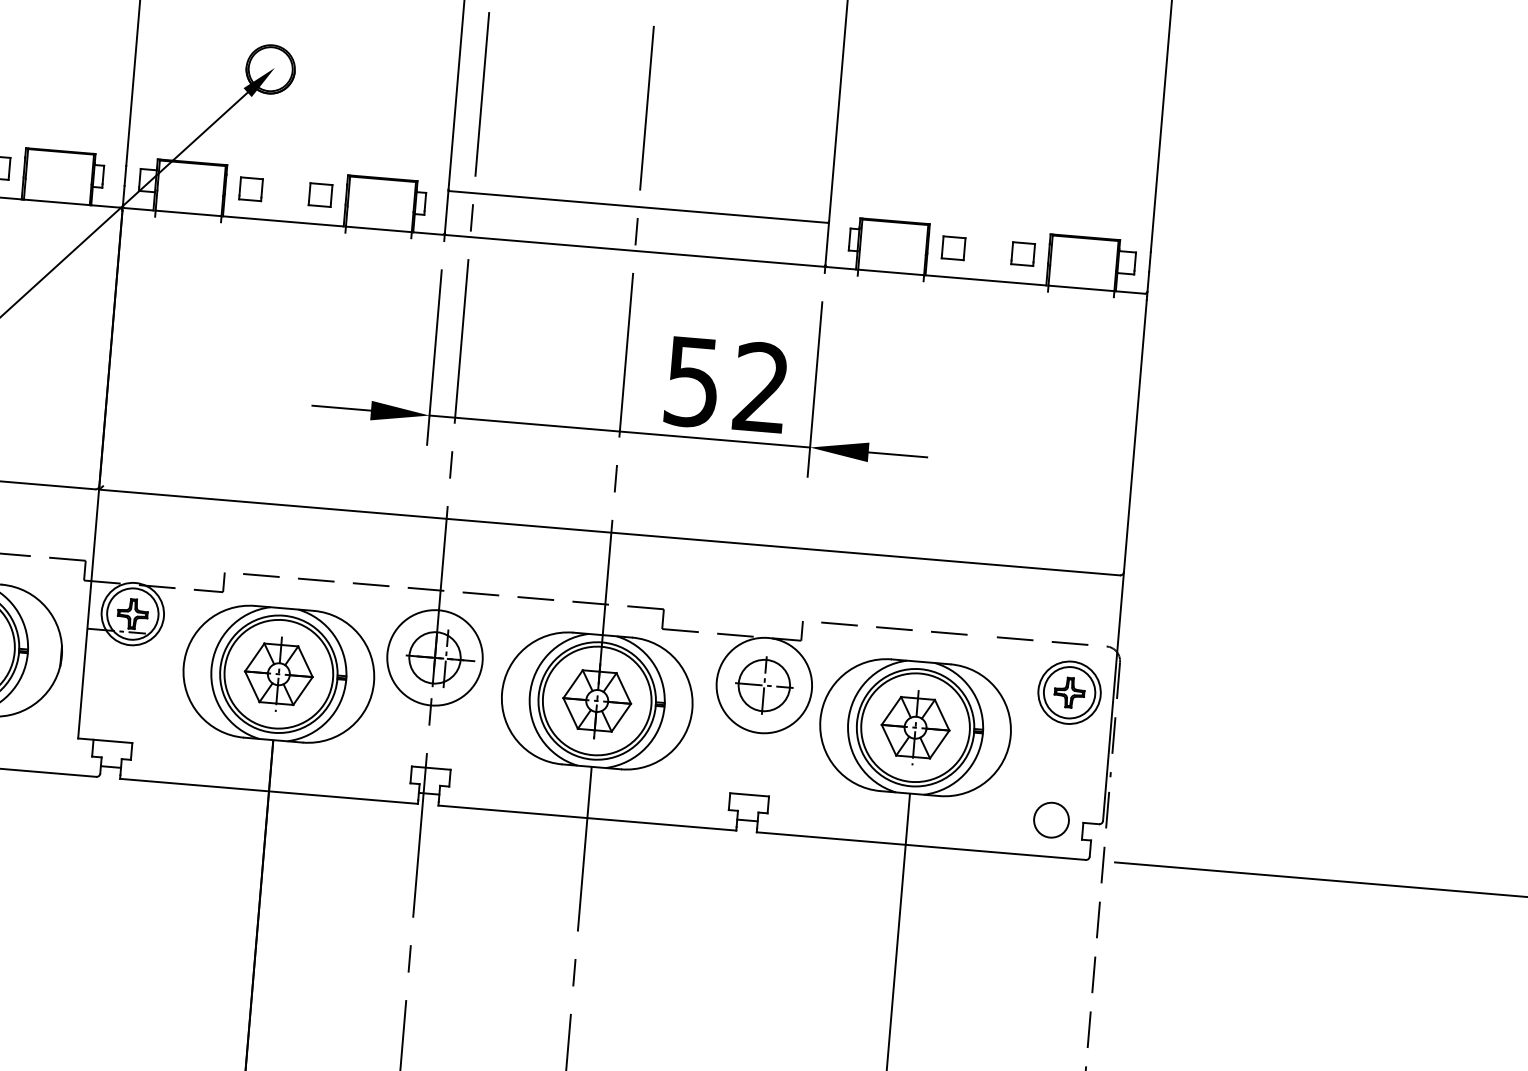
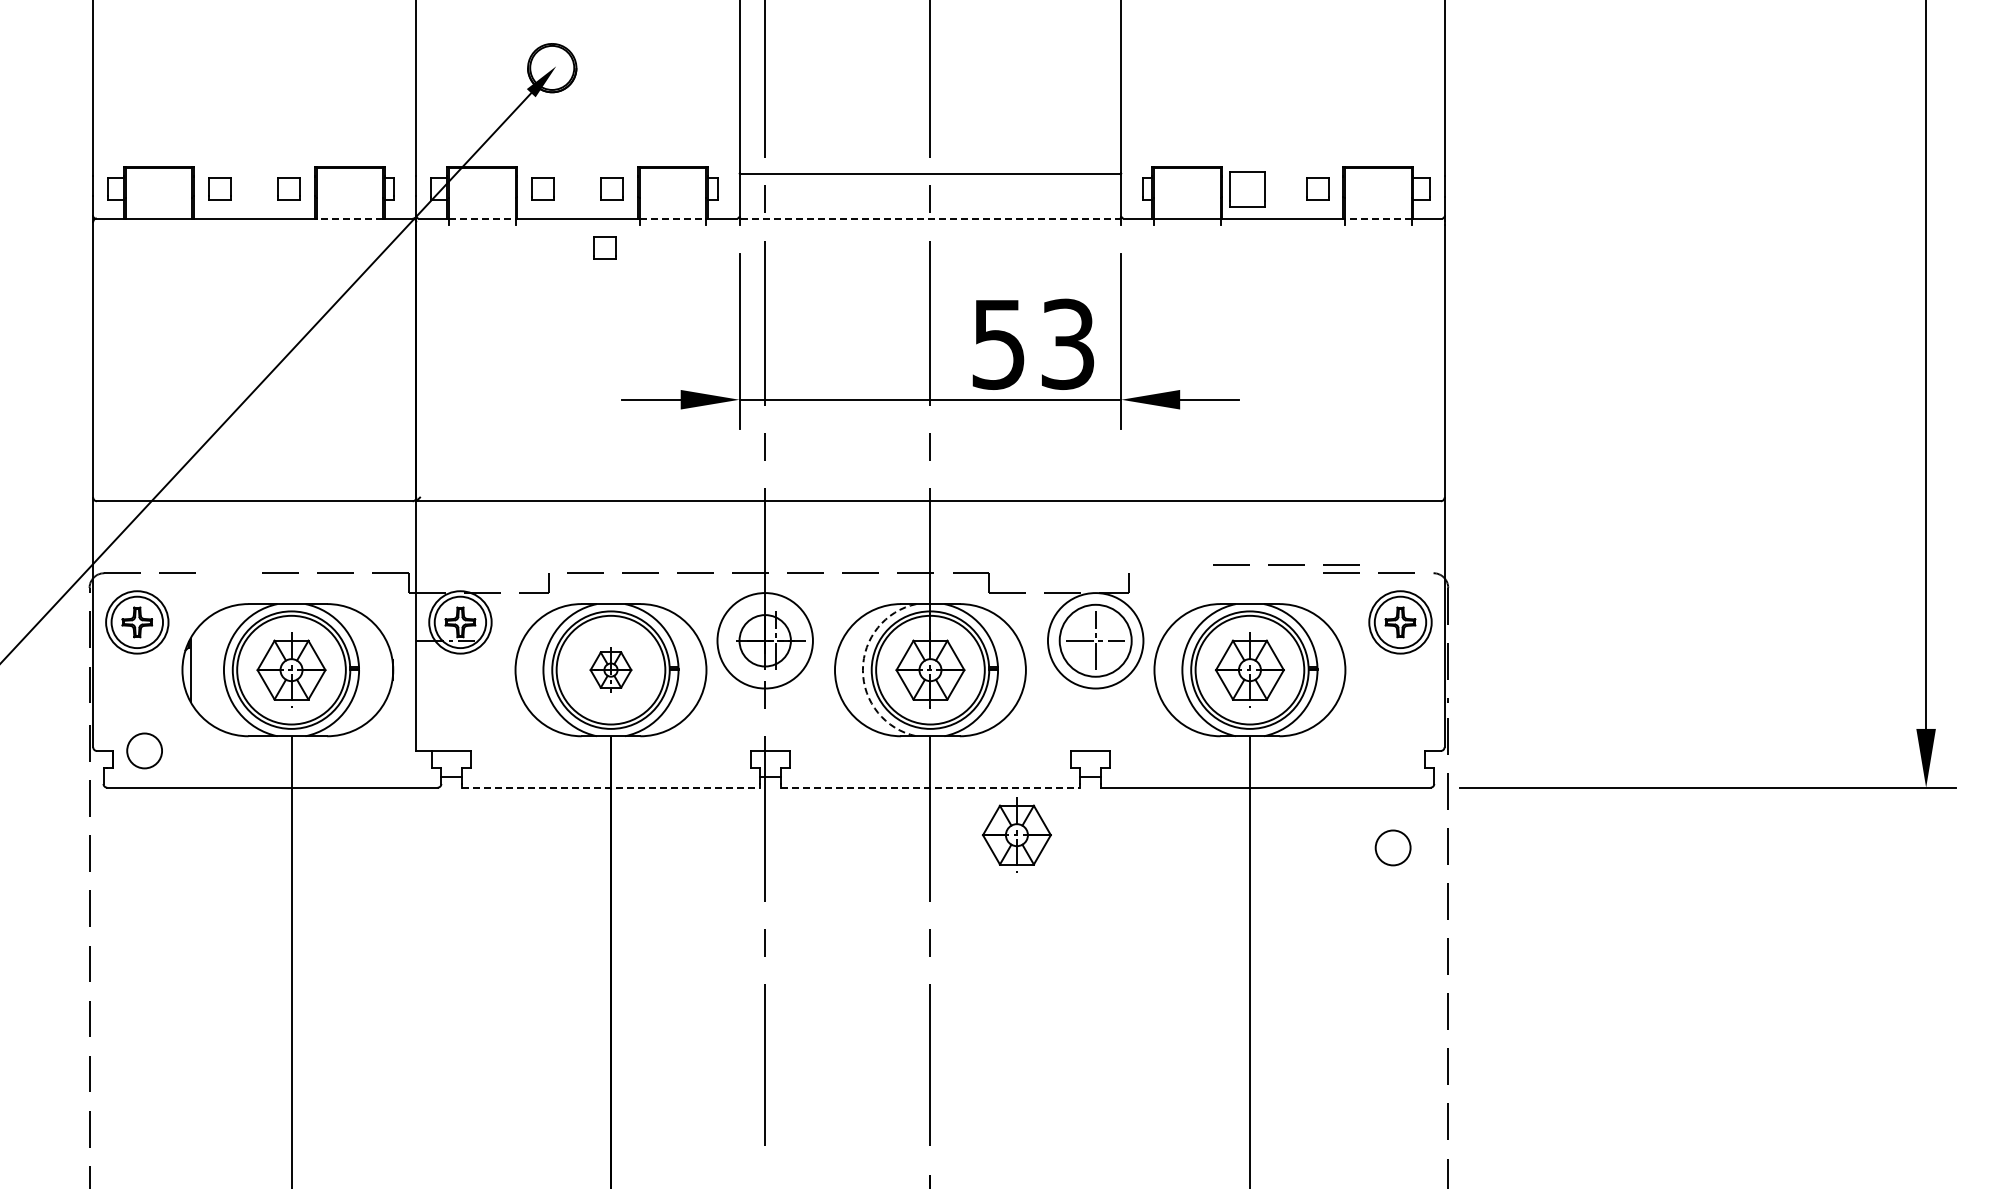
line: (56, 202) -> (349, 218), solid -> dashed
line: (188, 213) -> (482, 218), solid -> dashed
line: (378, 229) -> (673, 218), solid -> dashed
part: (953, 247) -> (1247, 188), size x1.6
line: (635, 250) -> (930, 218), solid -> dashed
part: (307, 252) -> (604, 247), added
line: (1080, 288) -> (1377, 218), solid -> dashed
text: (761, 386) -> (1067, 343), 52 -> 53
line: (894, 627) -> (1286, 564), moved
part: (278, 673) -> (610, 669), size x0.6
circle: (764, 685) -> (1095, 640), size x1.4
arc: (529, 695) -> (862, 670), solid -> dashed
line: (269, 791) -> (611, 787), solid -> dashed
line: (587, 817) -> (930, 787), solid -> dashed
circle: (1050, 819) -> (1392, 847), moved
part: (669, 871) -> (1016, 834), added

